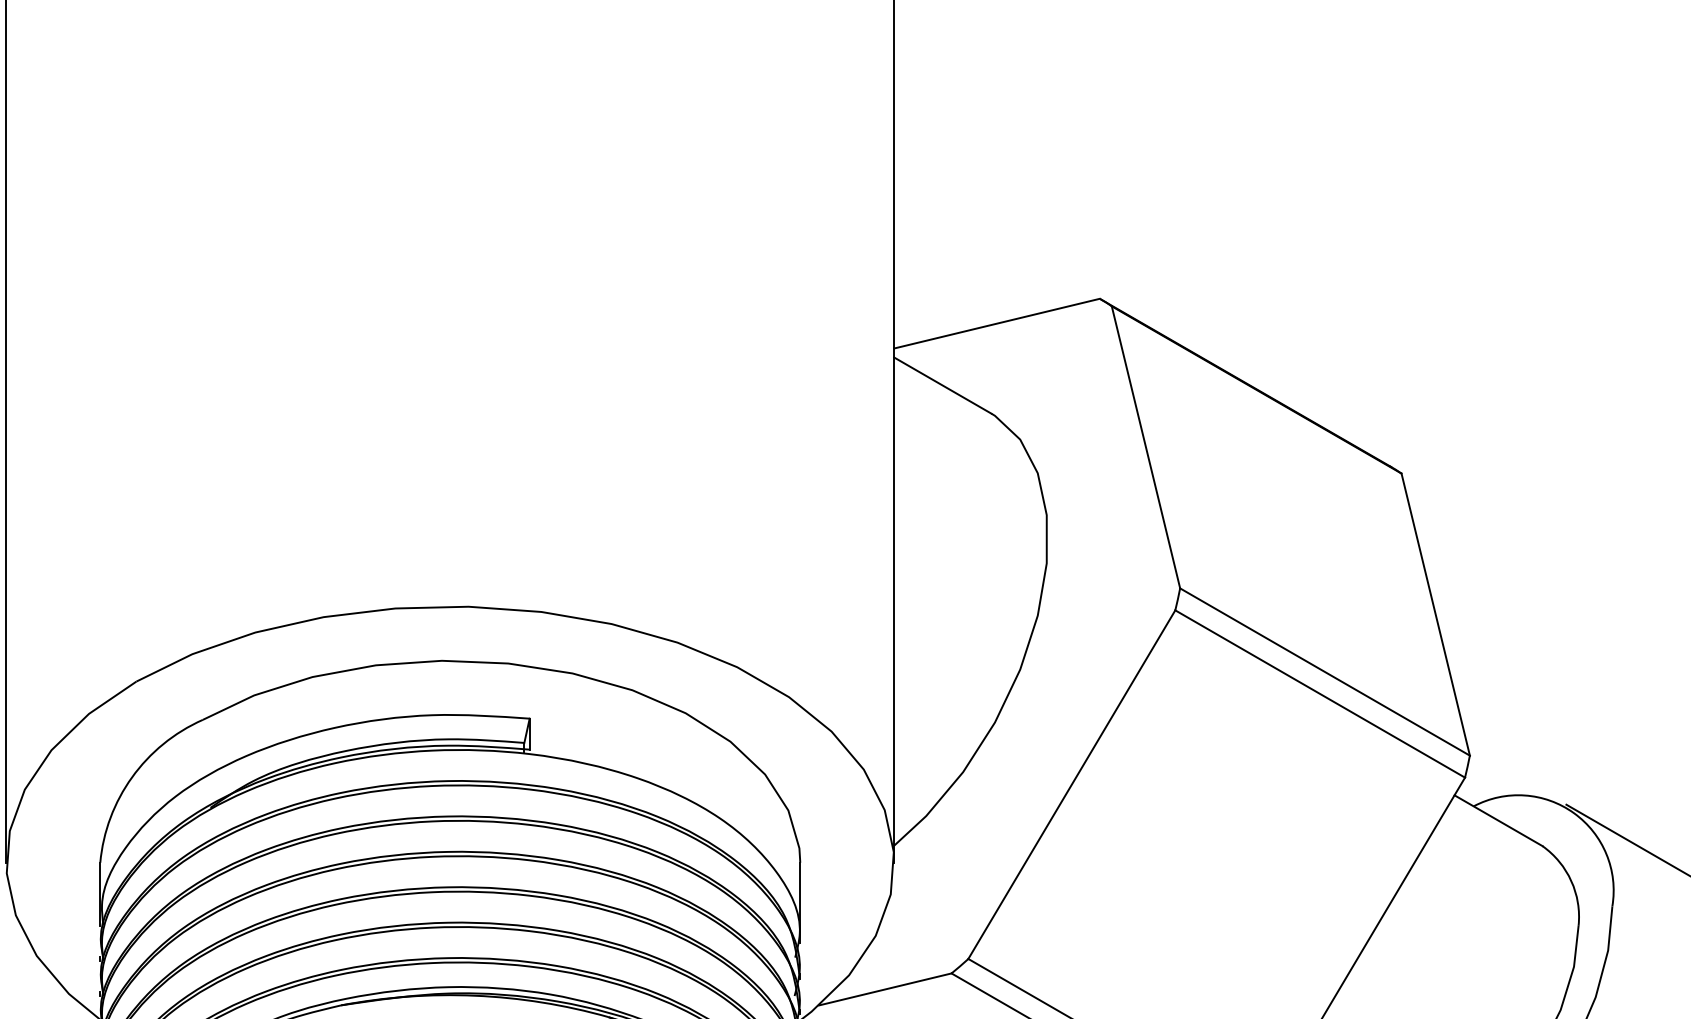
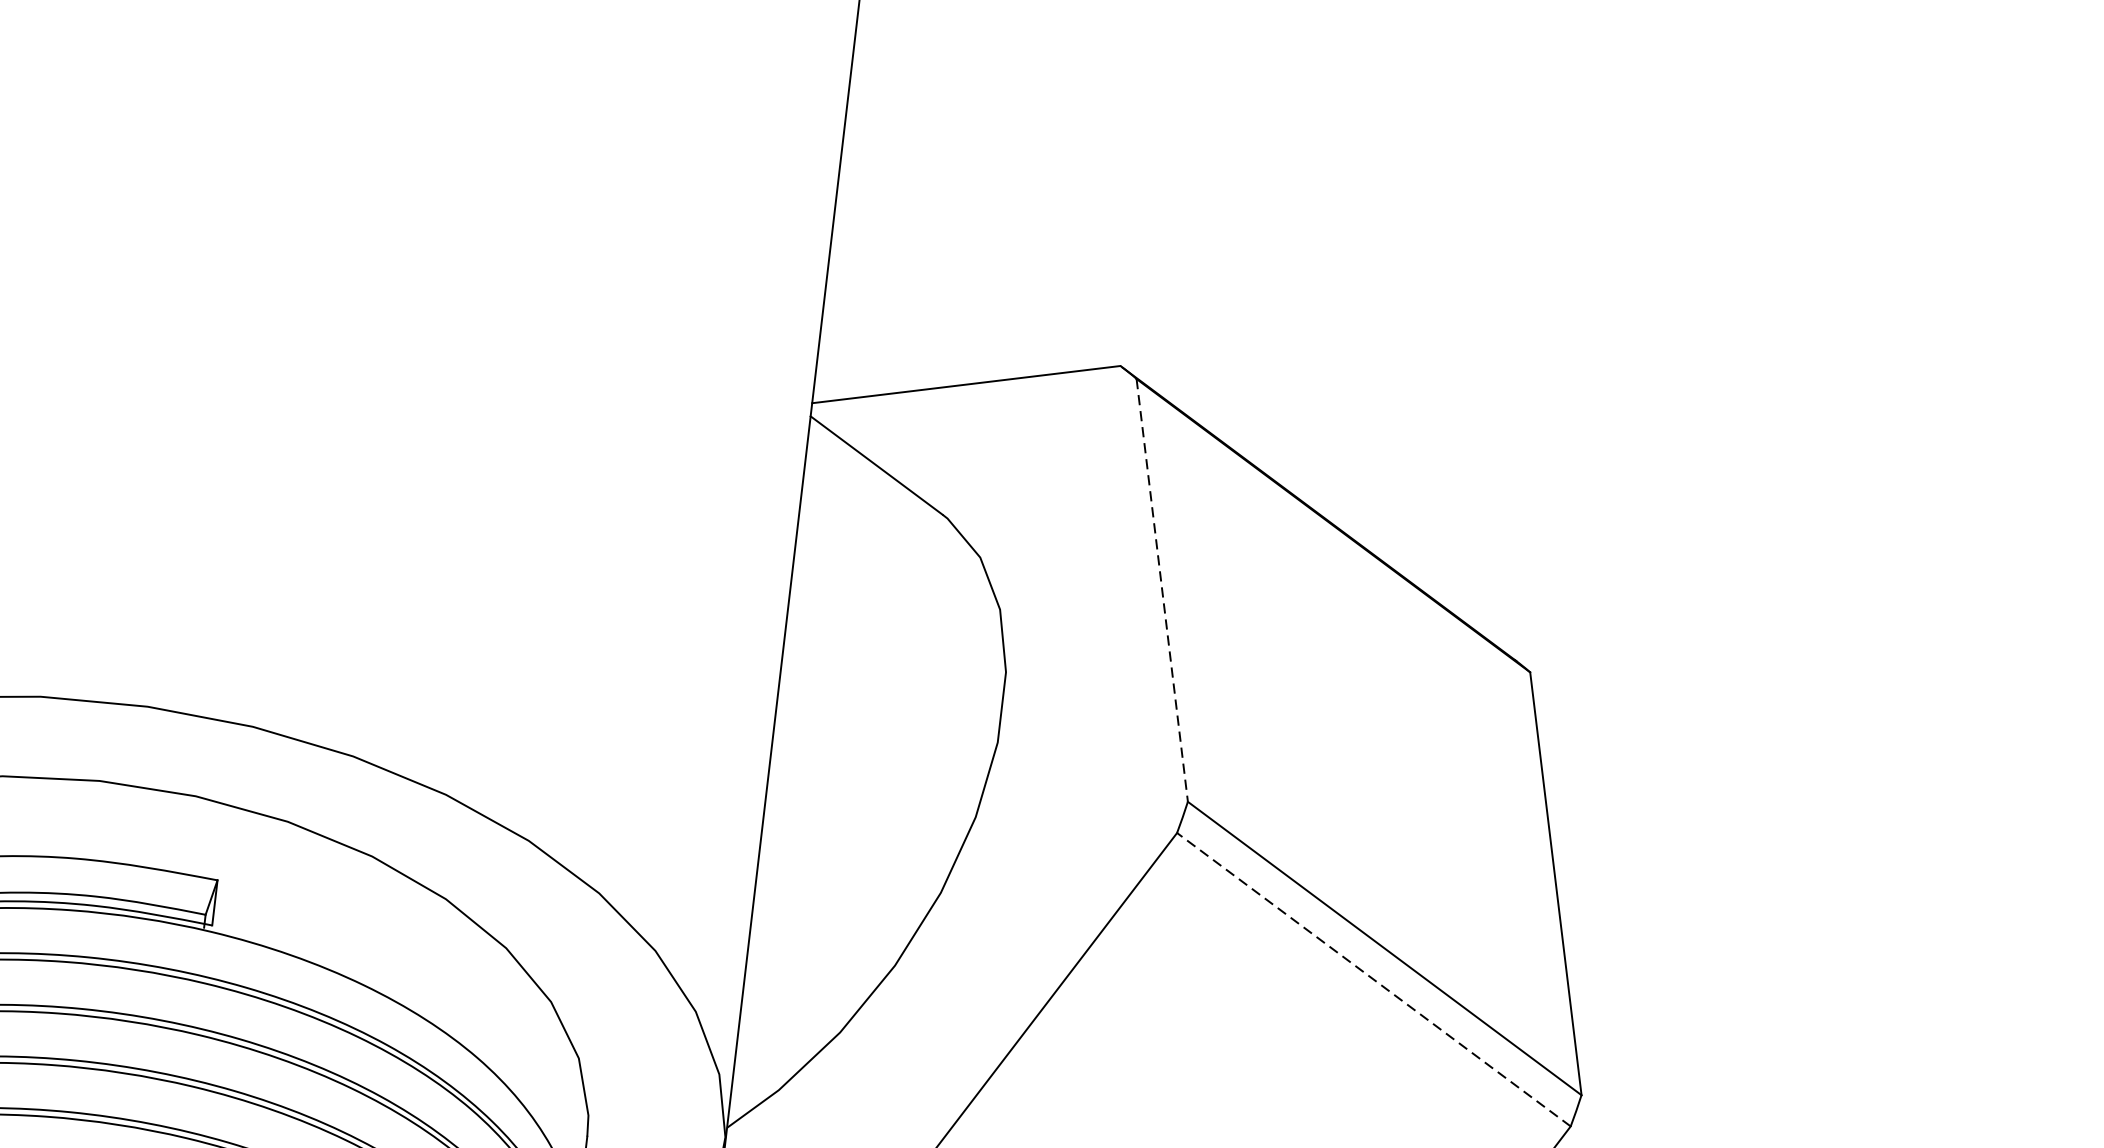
line: (1146, 447) -> (1162, 590), solid -> dashed
line: (1319, 693) -> (1372, 978), solid -> dashed

